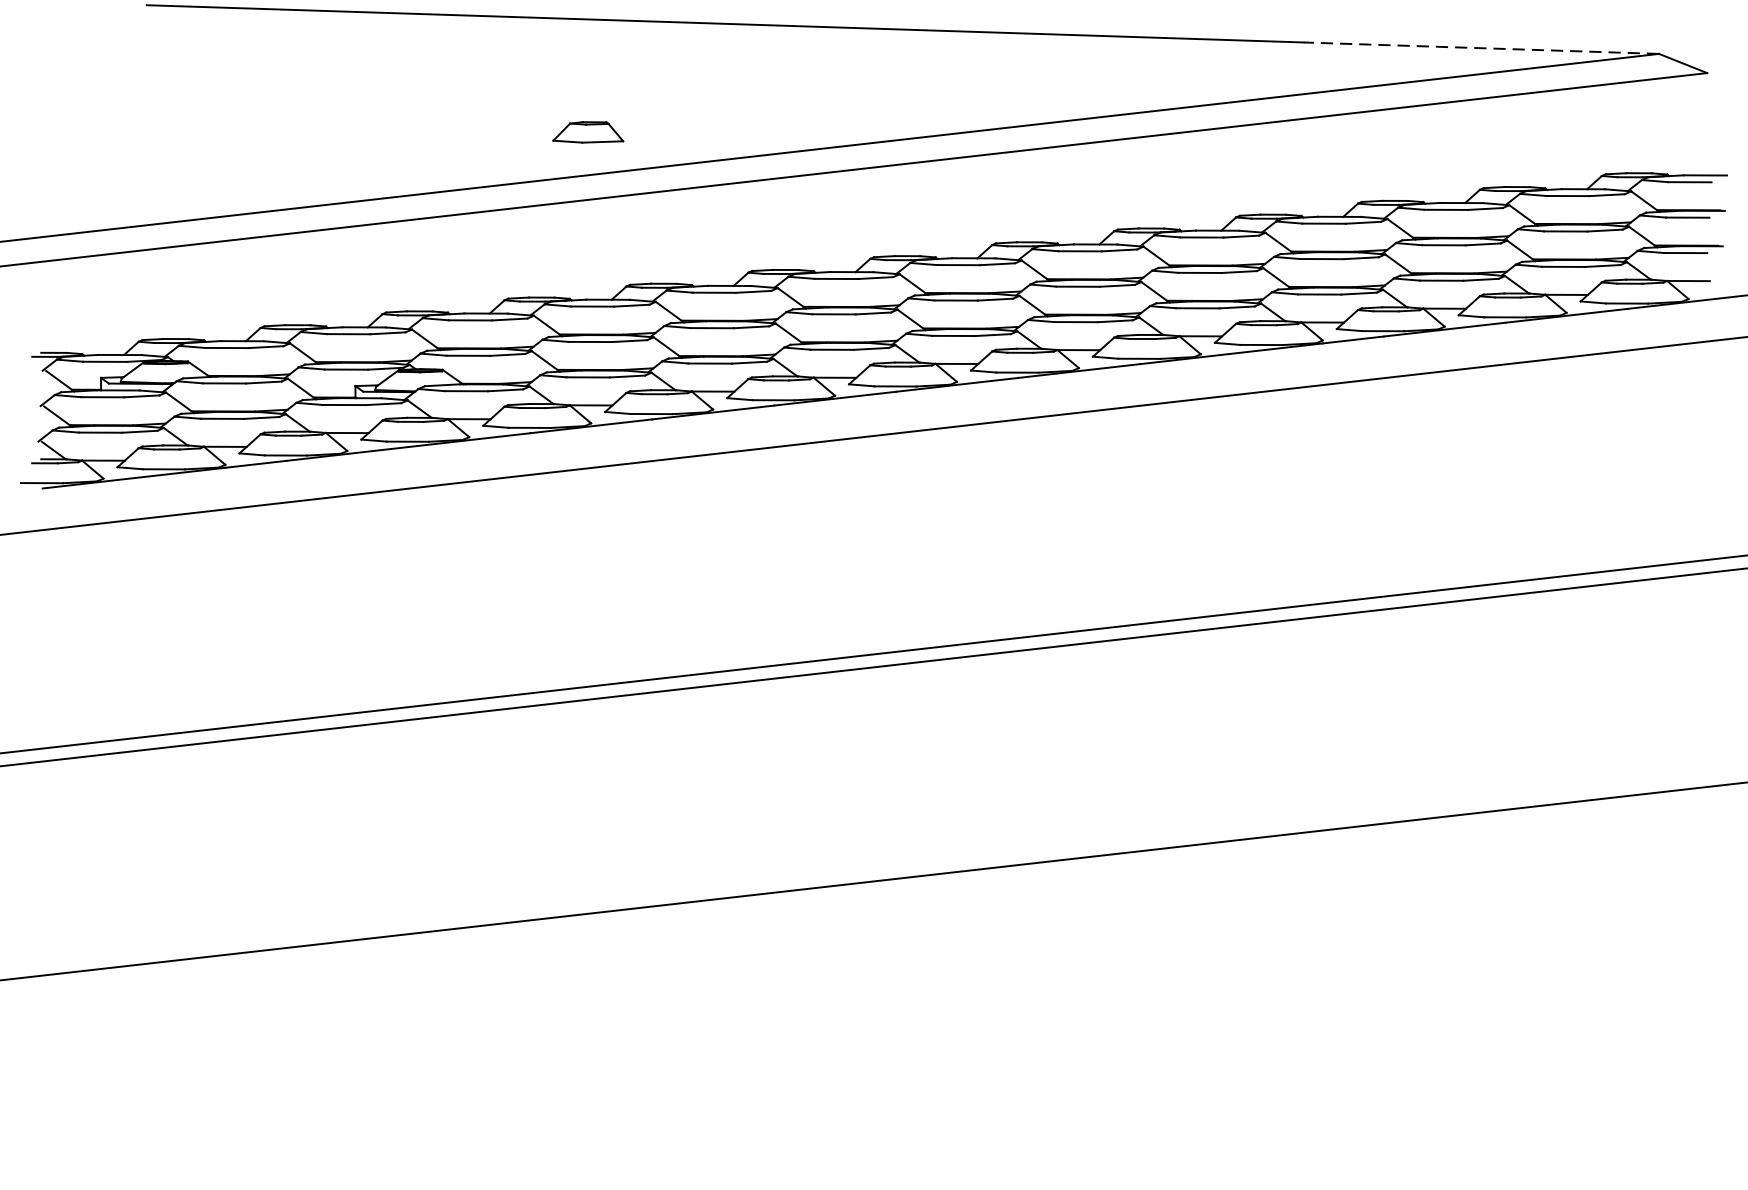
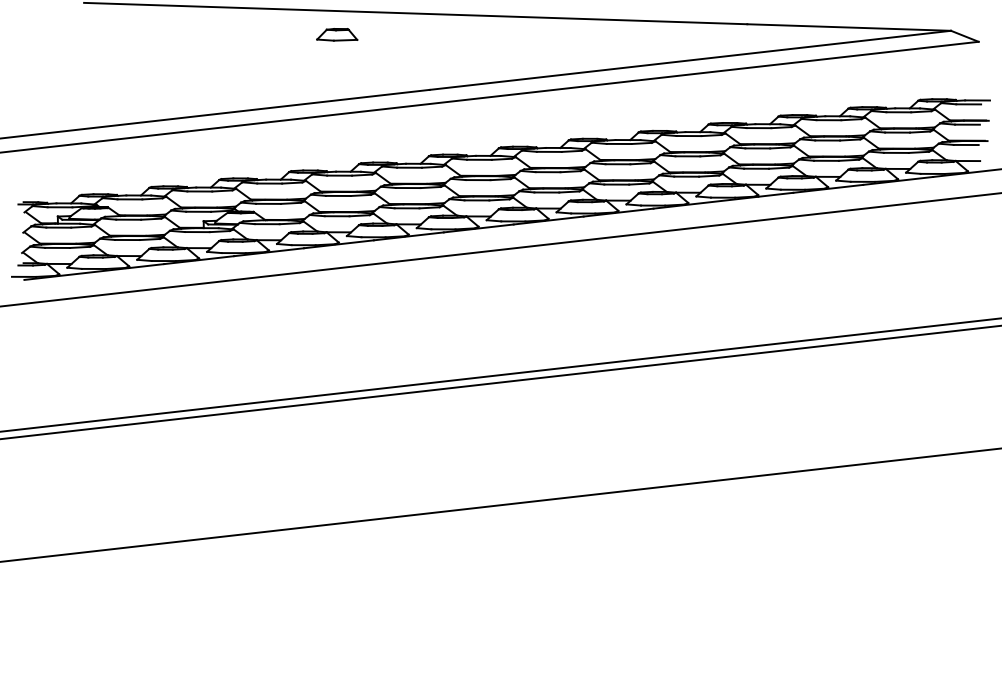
line: (1481, 48) -> (849, 27), dashed -> solid
part: (588, 131) -> (337, 34), moved

